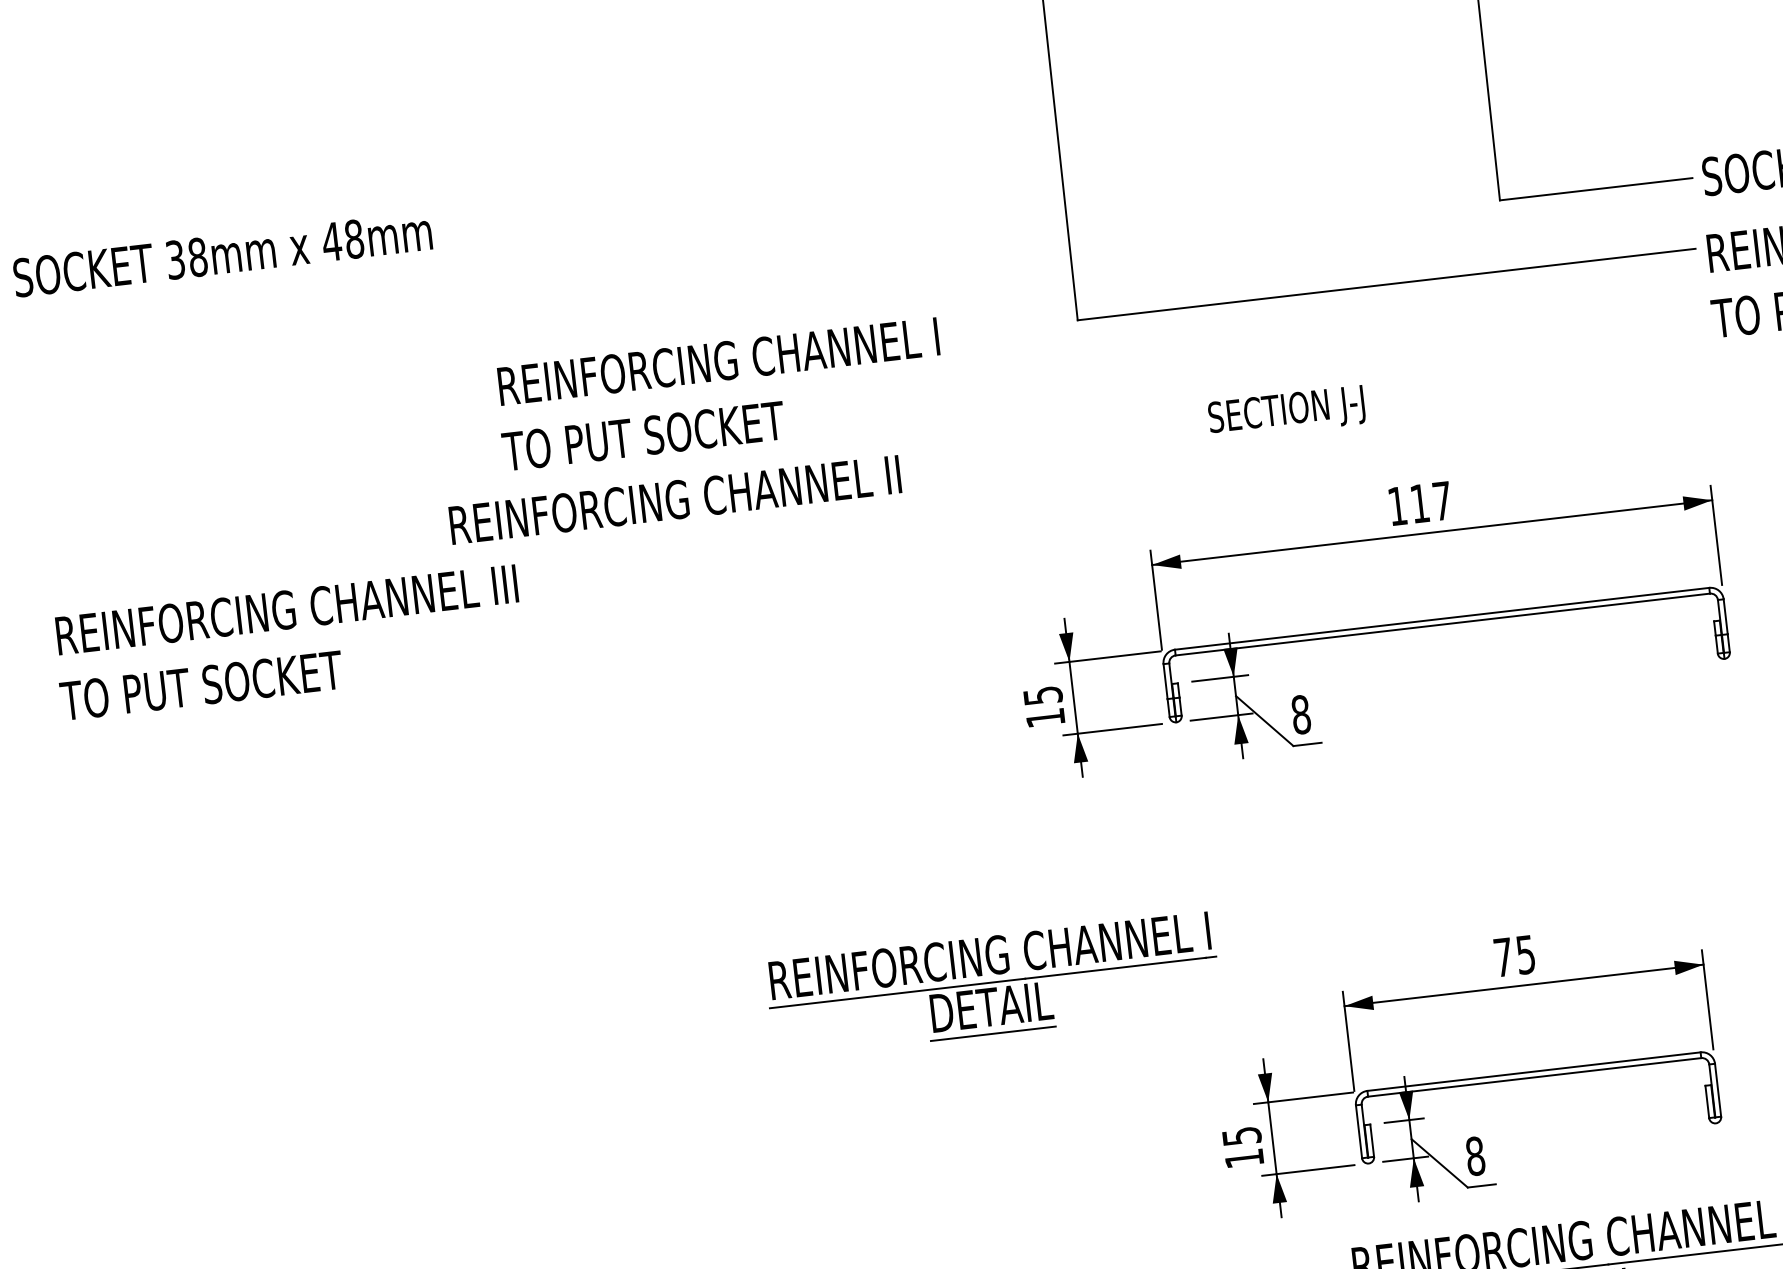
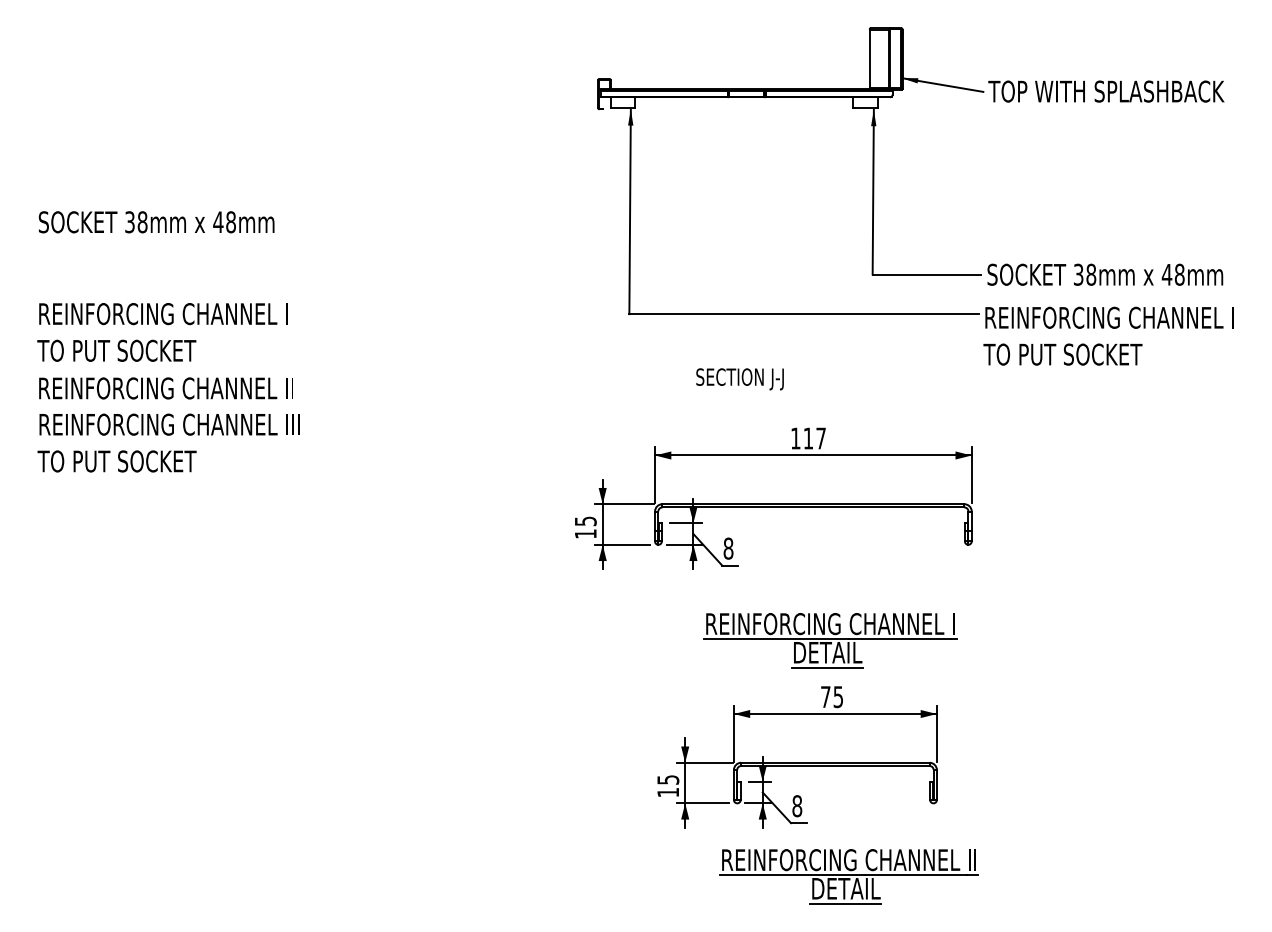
text: (720, 394) -> (162, 332), moved
text: (673, 500) -> (165, 388), moved
part: (993, 984) -> (830, 640), moved

